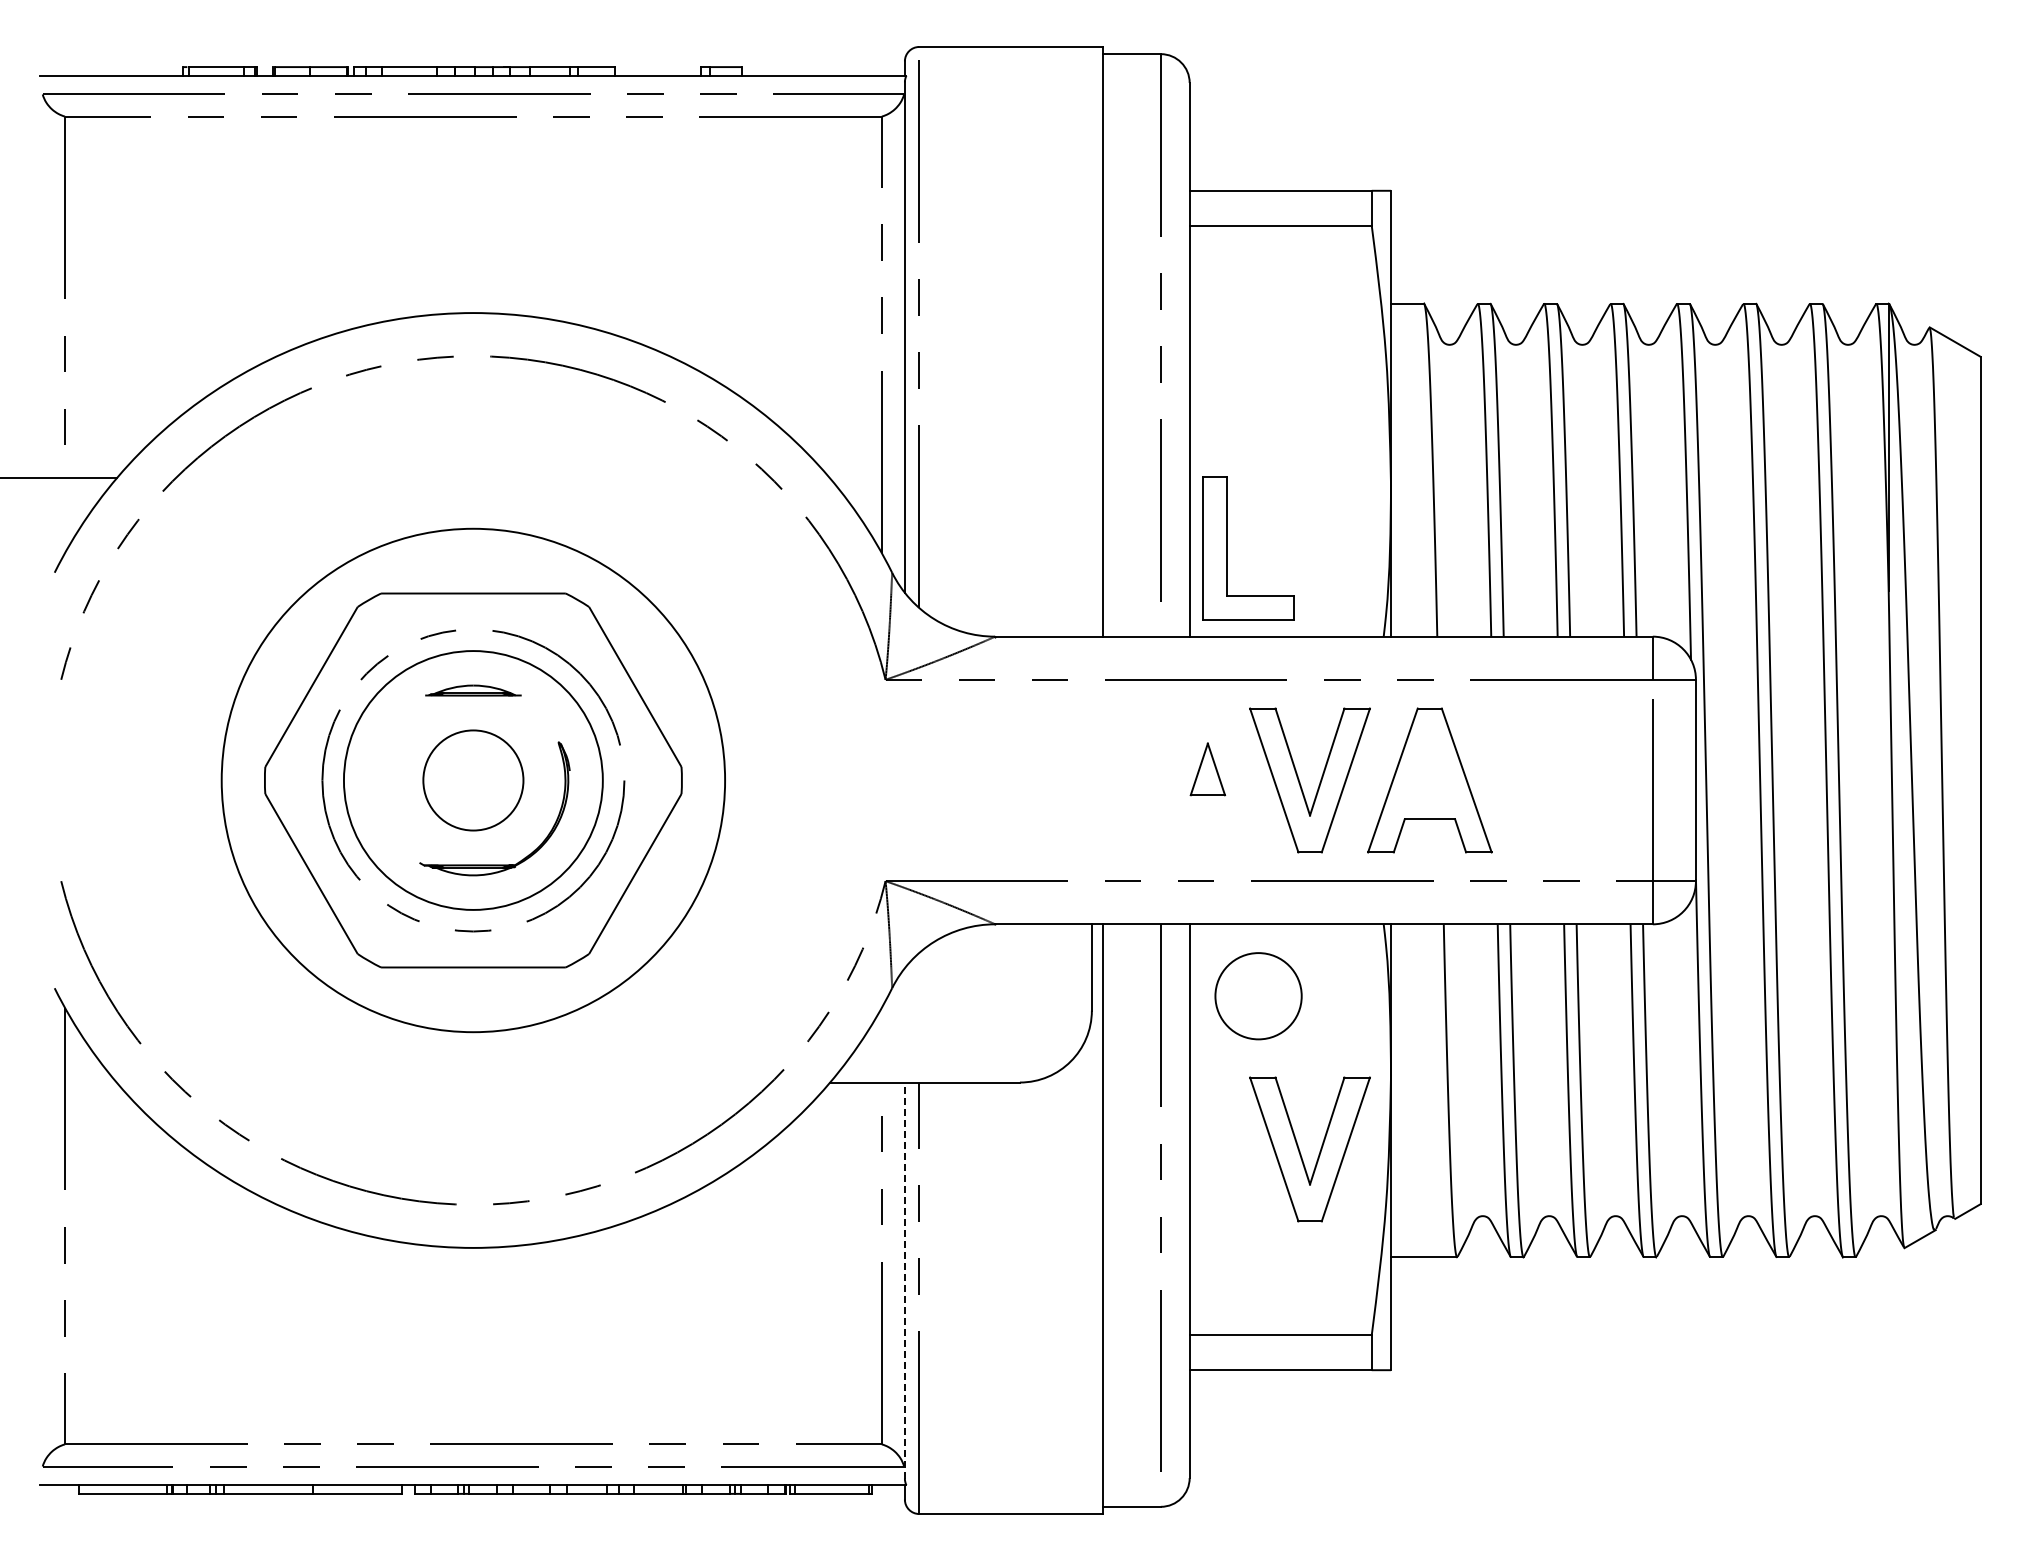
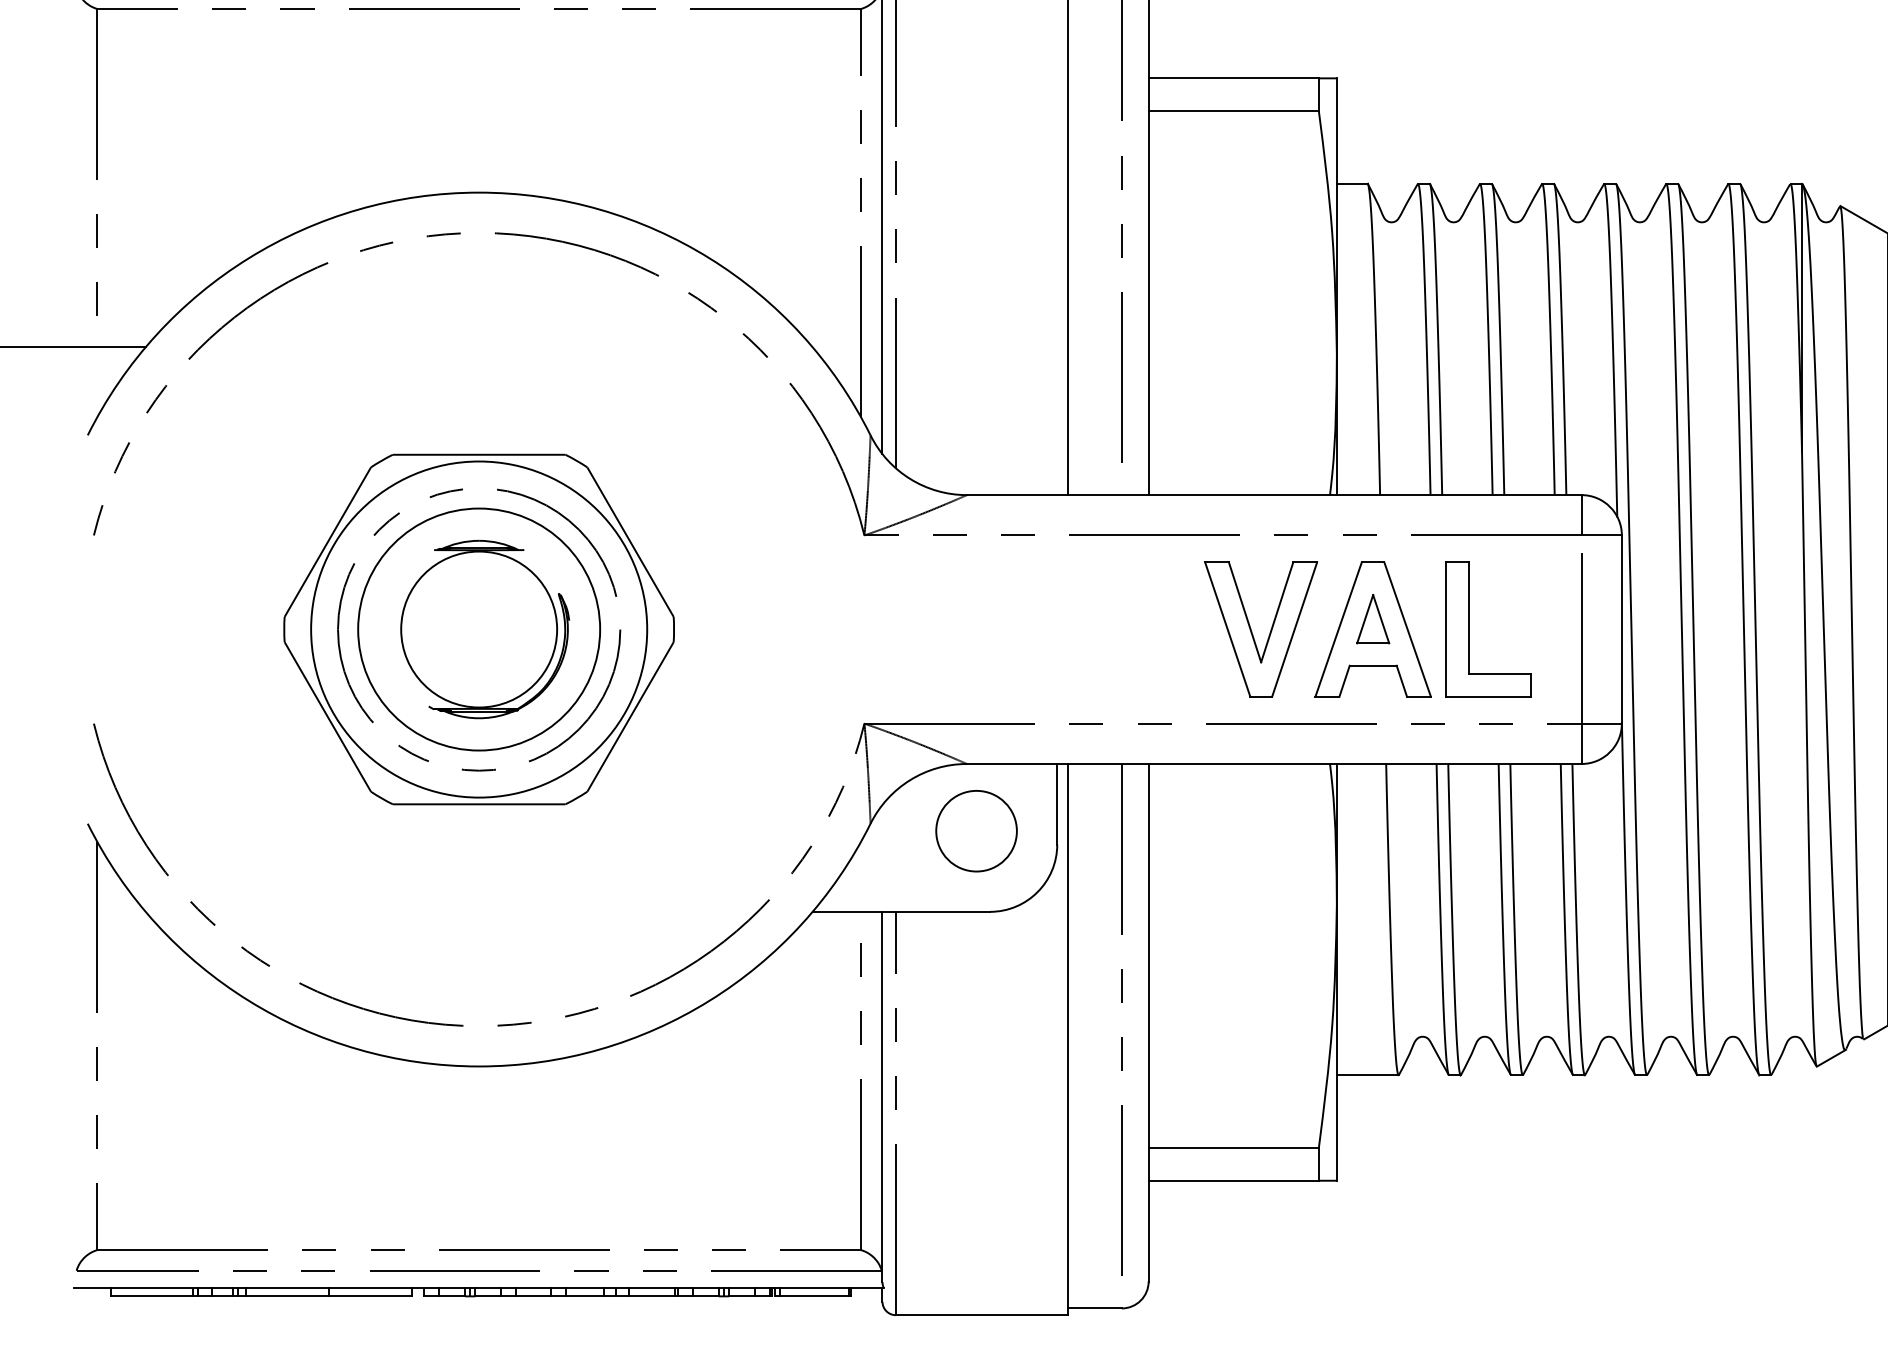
part: (1227, 548) -> (1469, 629), moved
part: (1207, 769) -> (1372, 619), moved
circle: (473, 780) -> (479, 629), size x0.71
circle: (473, 780) -> (479, 629), size x1.67
circle: (1258, 996) -> (976, 831), moved
part: (1300, 1151) -> (1252, 976), removed
line: (904, 1280) -> (882, 1096), dashed -> solid

